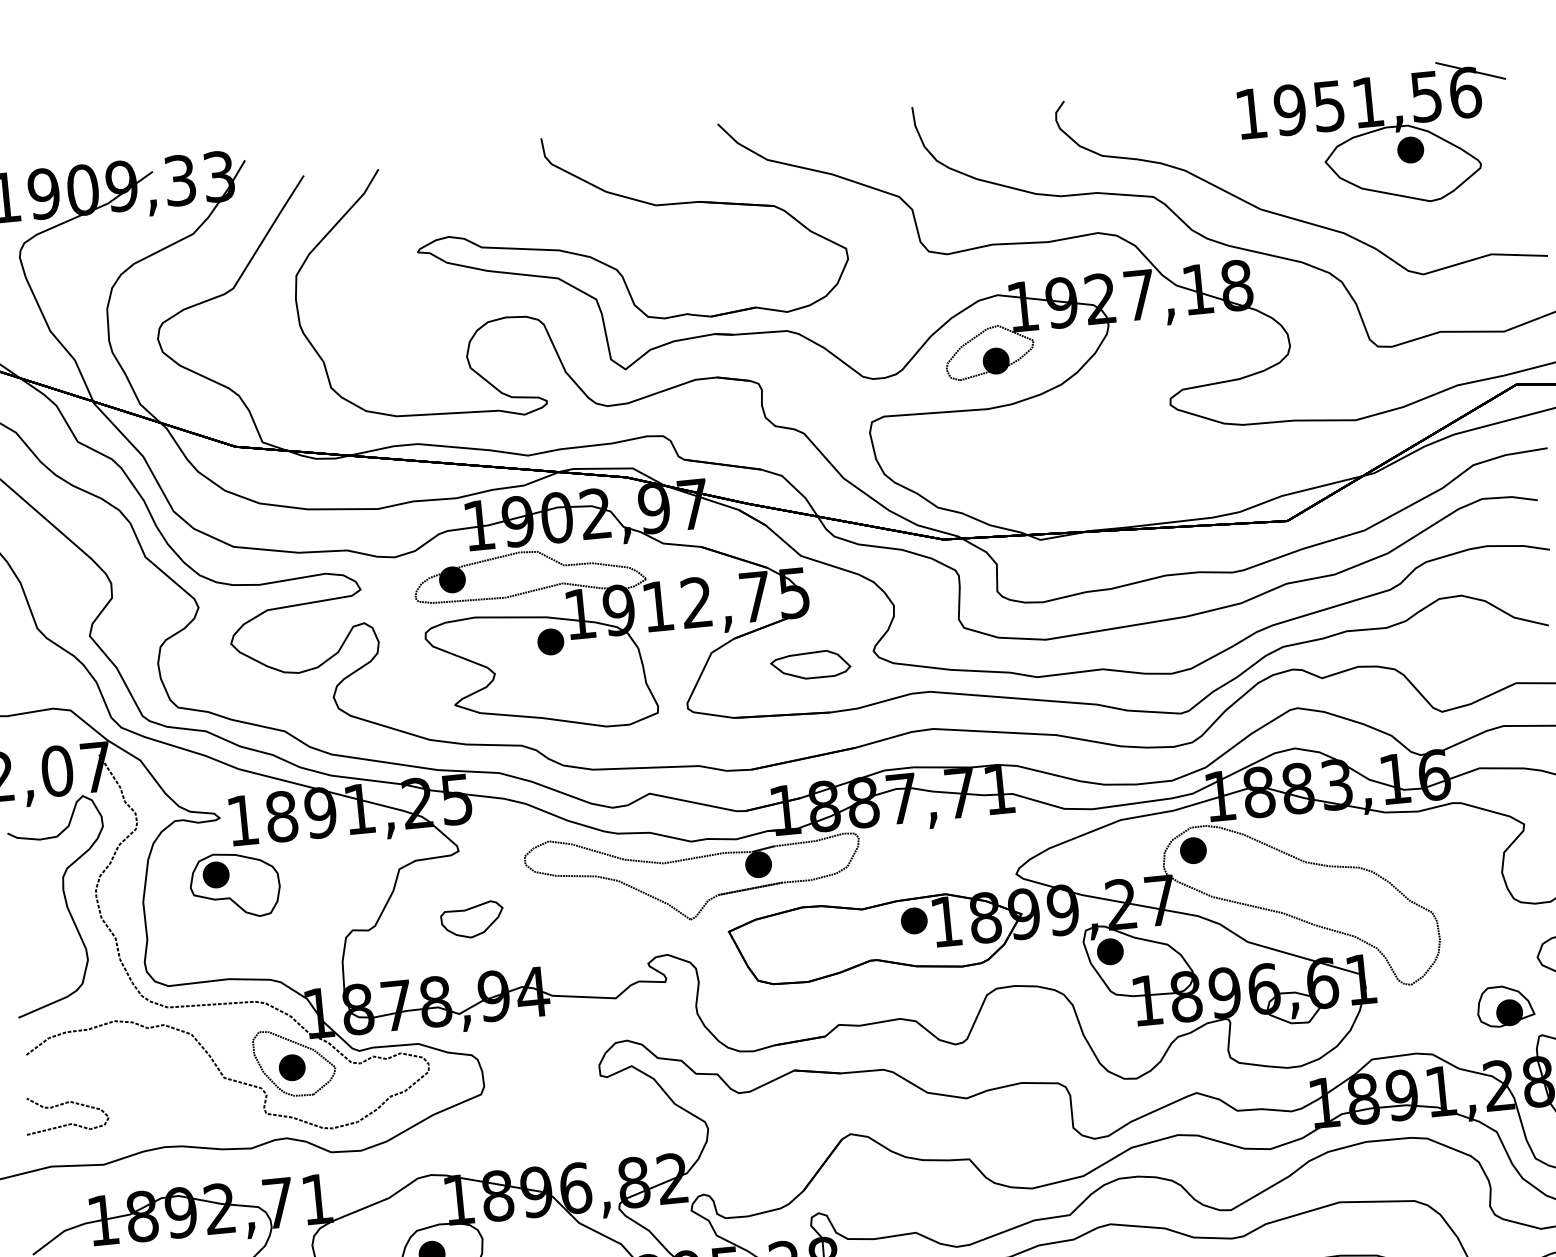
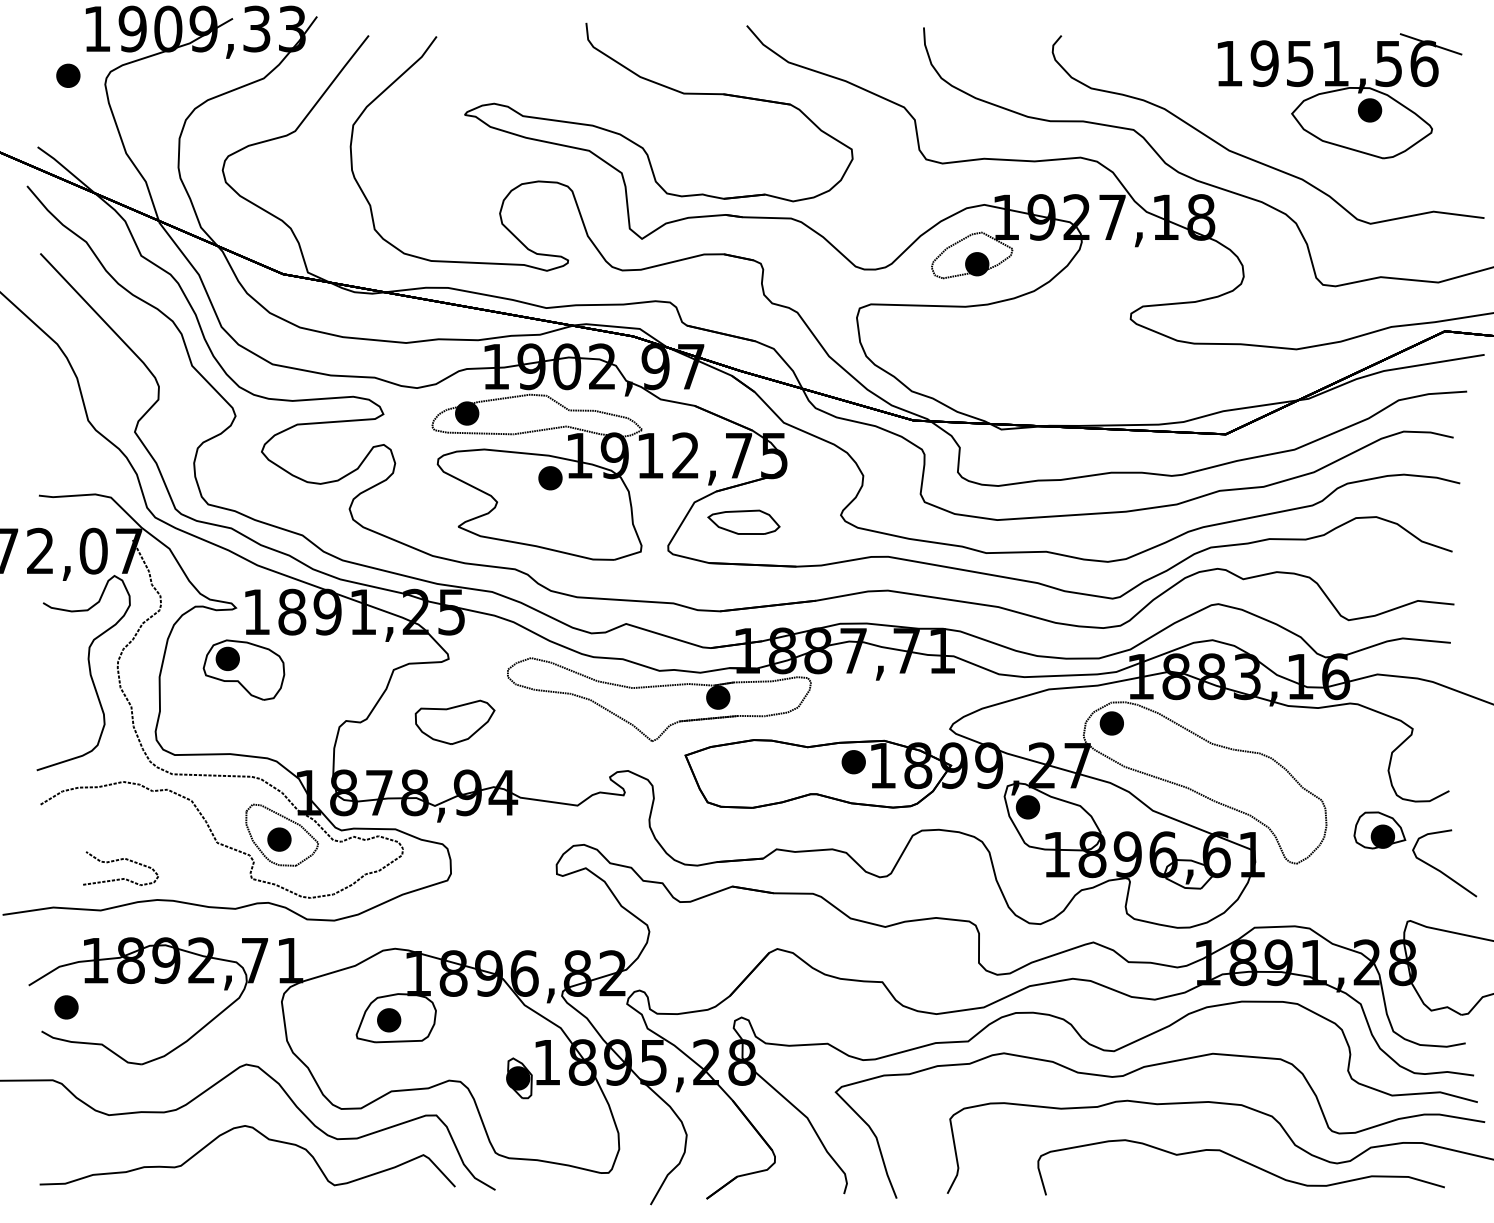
part: (810, 664) -> (743, 521), moved
part: (472, 920) -> (455, 722), size x1.4
part: (1505, 1006) -> (1379, 830), moved
curve: (62, 1105) -> (117, 861), moved

